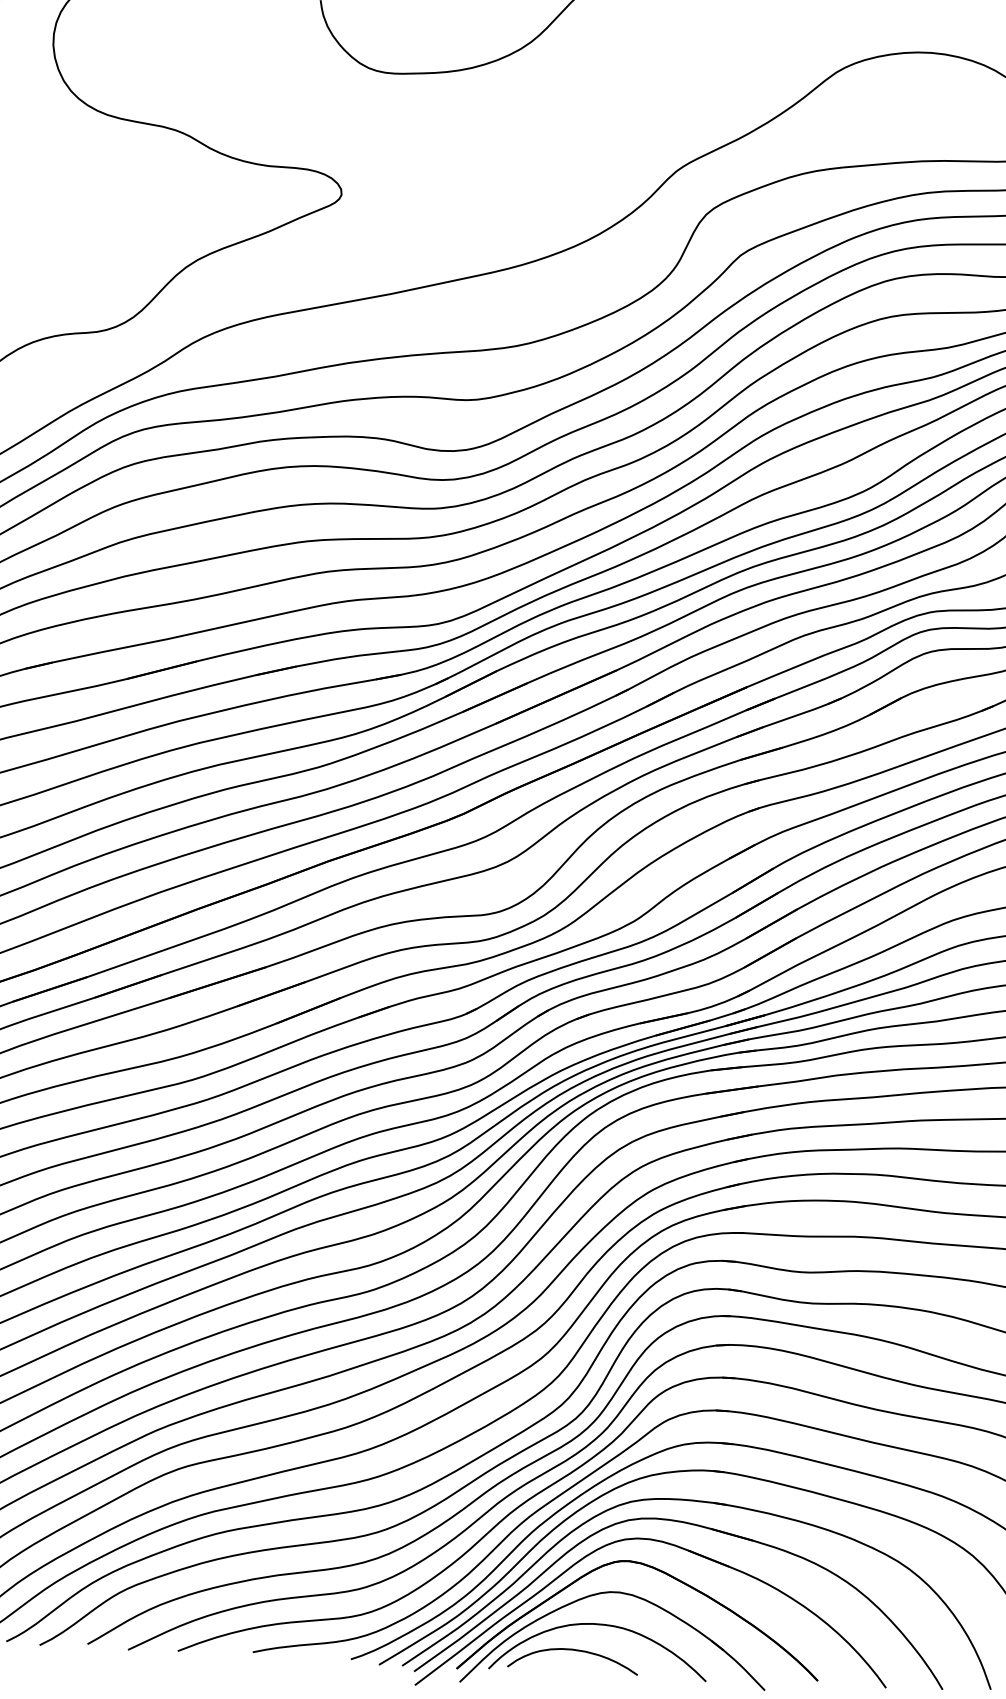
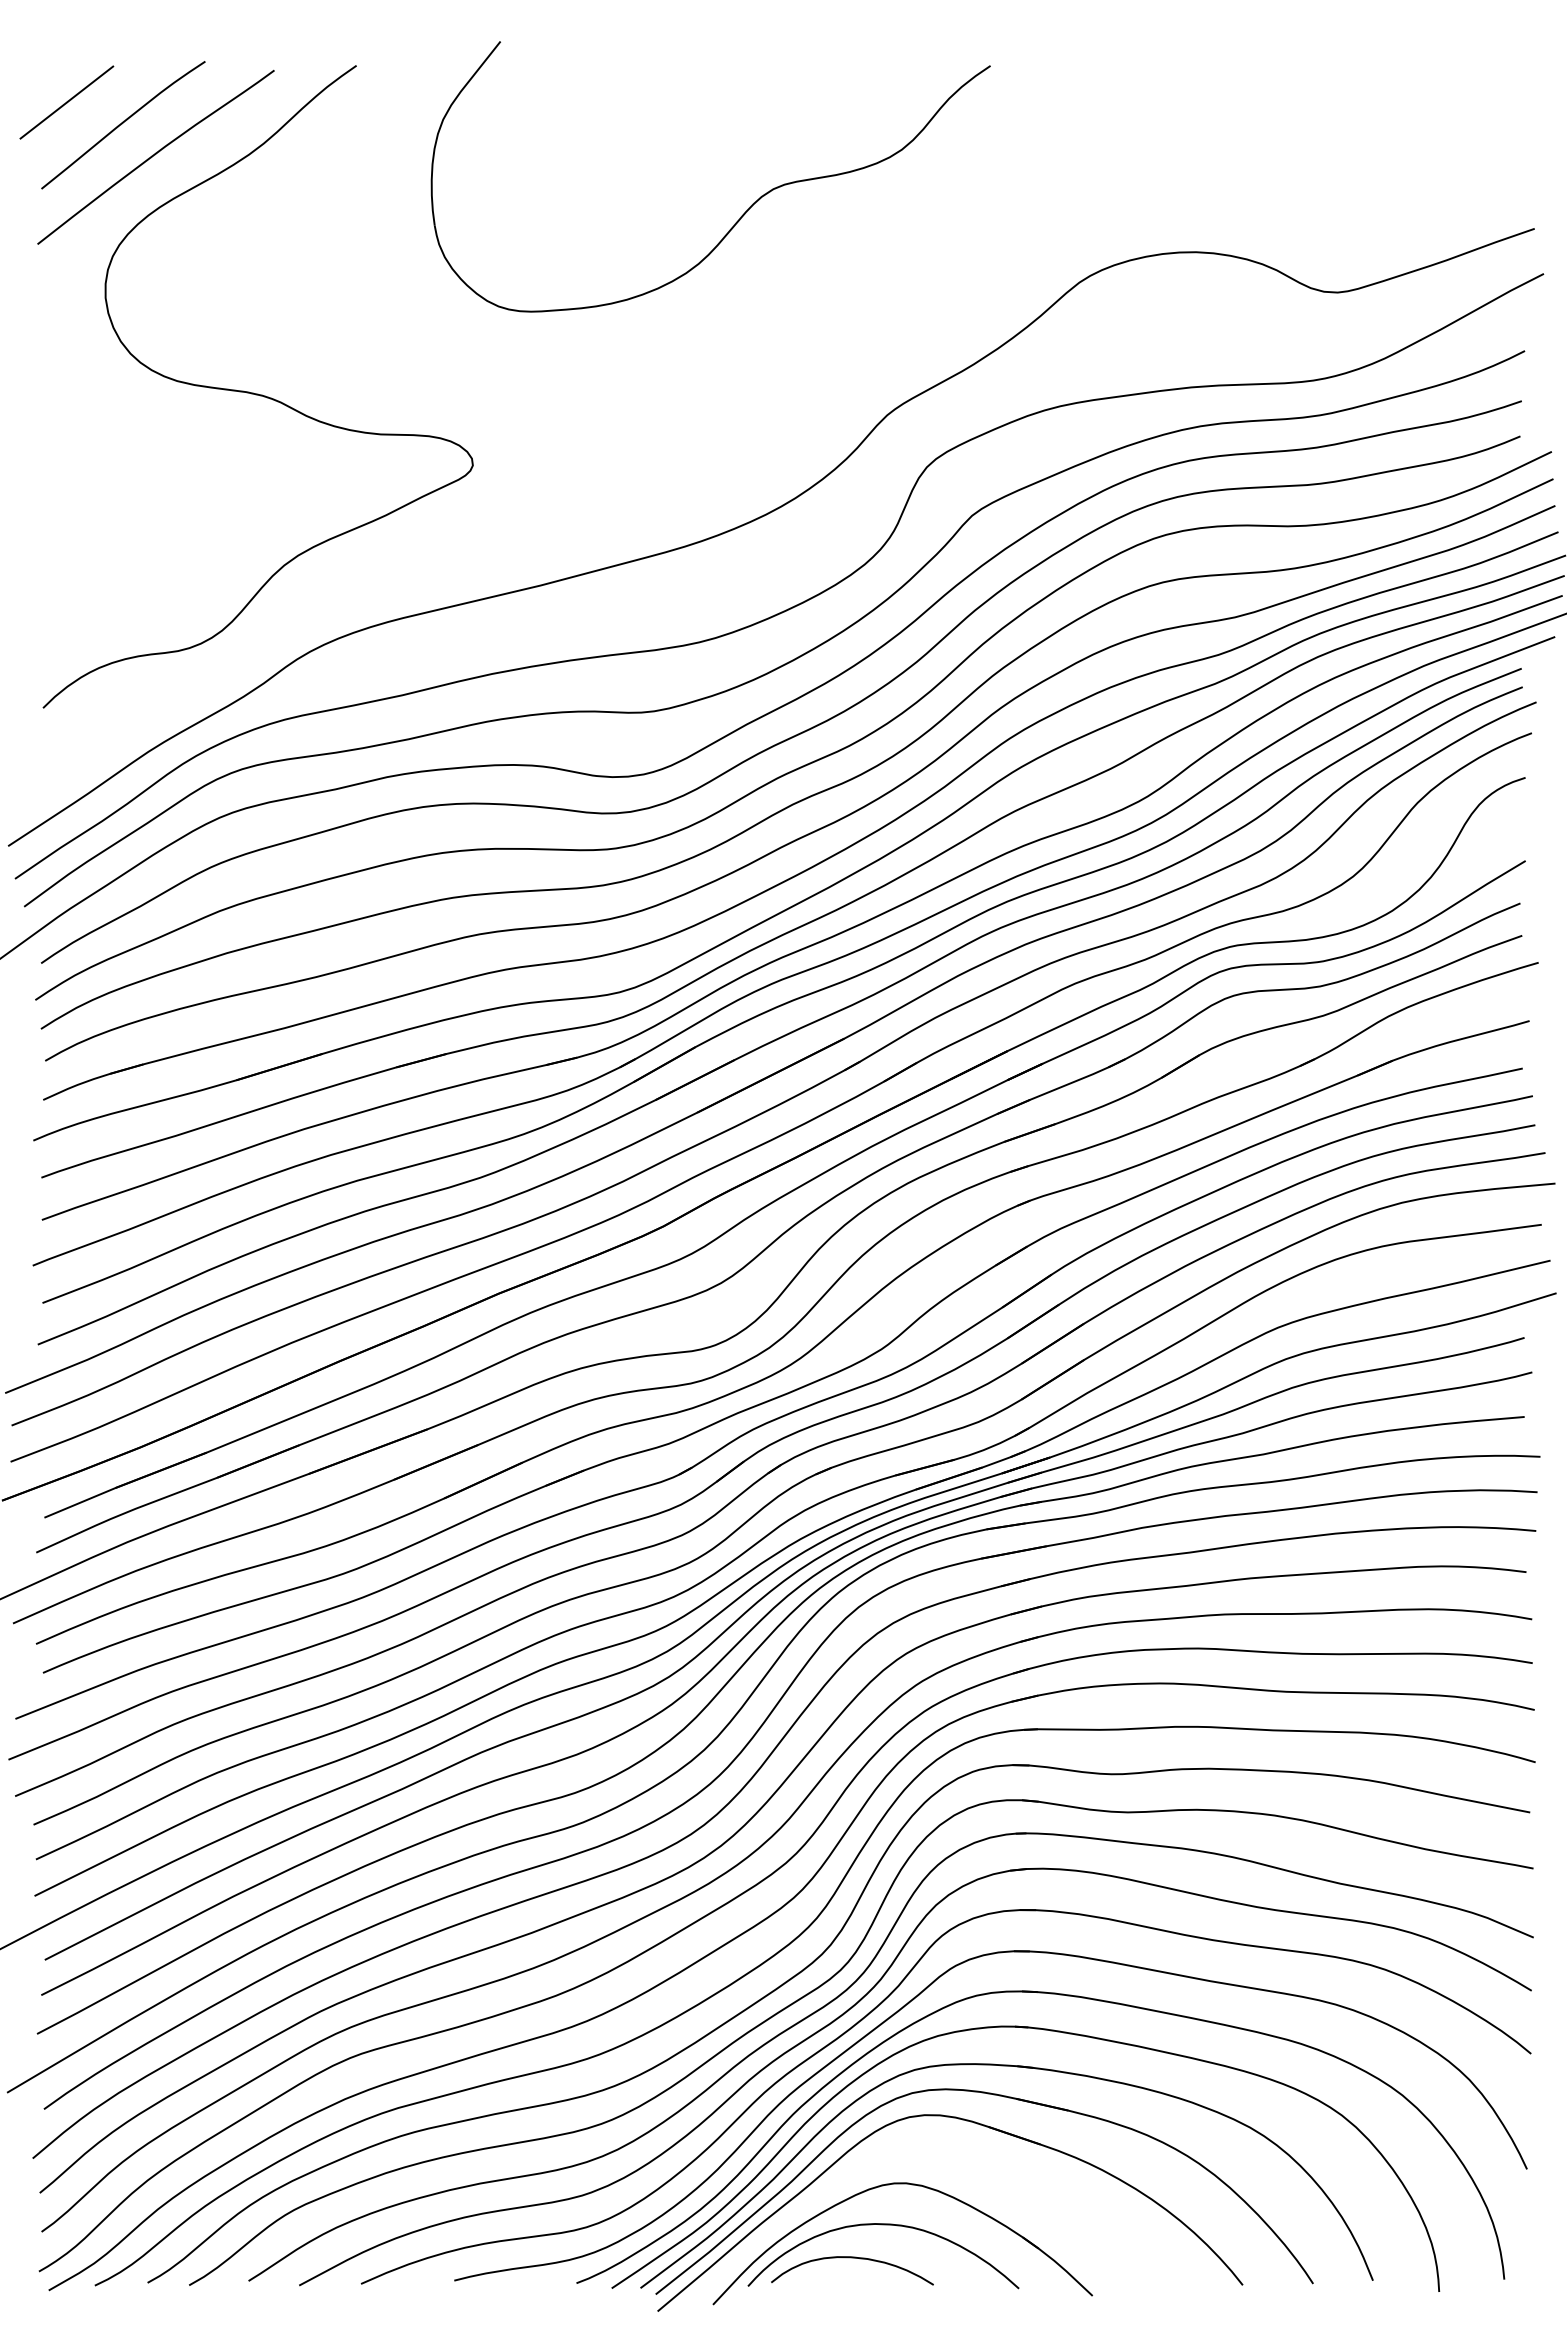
part: (660, 1572) -> (955, 2155), removed

